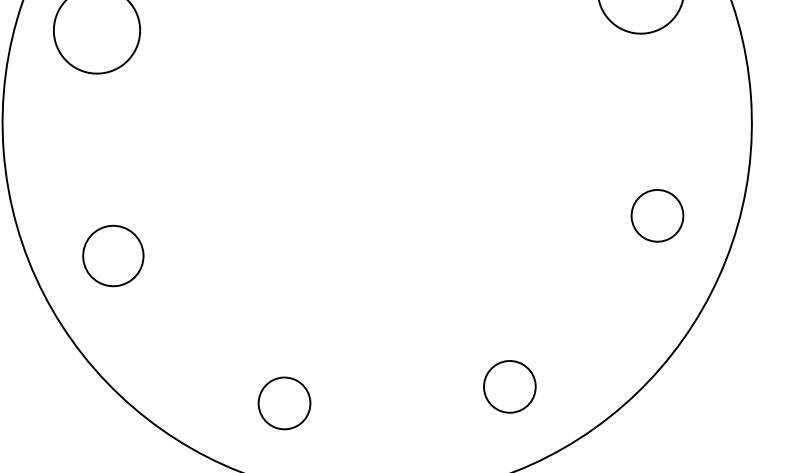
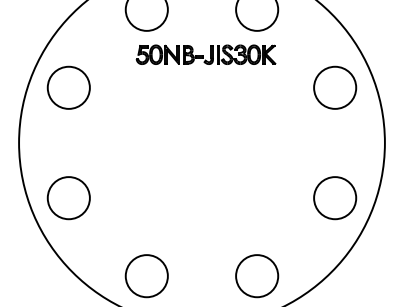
circle: (658, 216) -> (335, 198), size x1.67
circle: (112, 256) -> (68, 198), size x1.43
circle: (510, 387) -> (257, 276), size x1.67
circle: (283, 404) -> (146, 276), size x1.67

